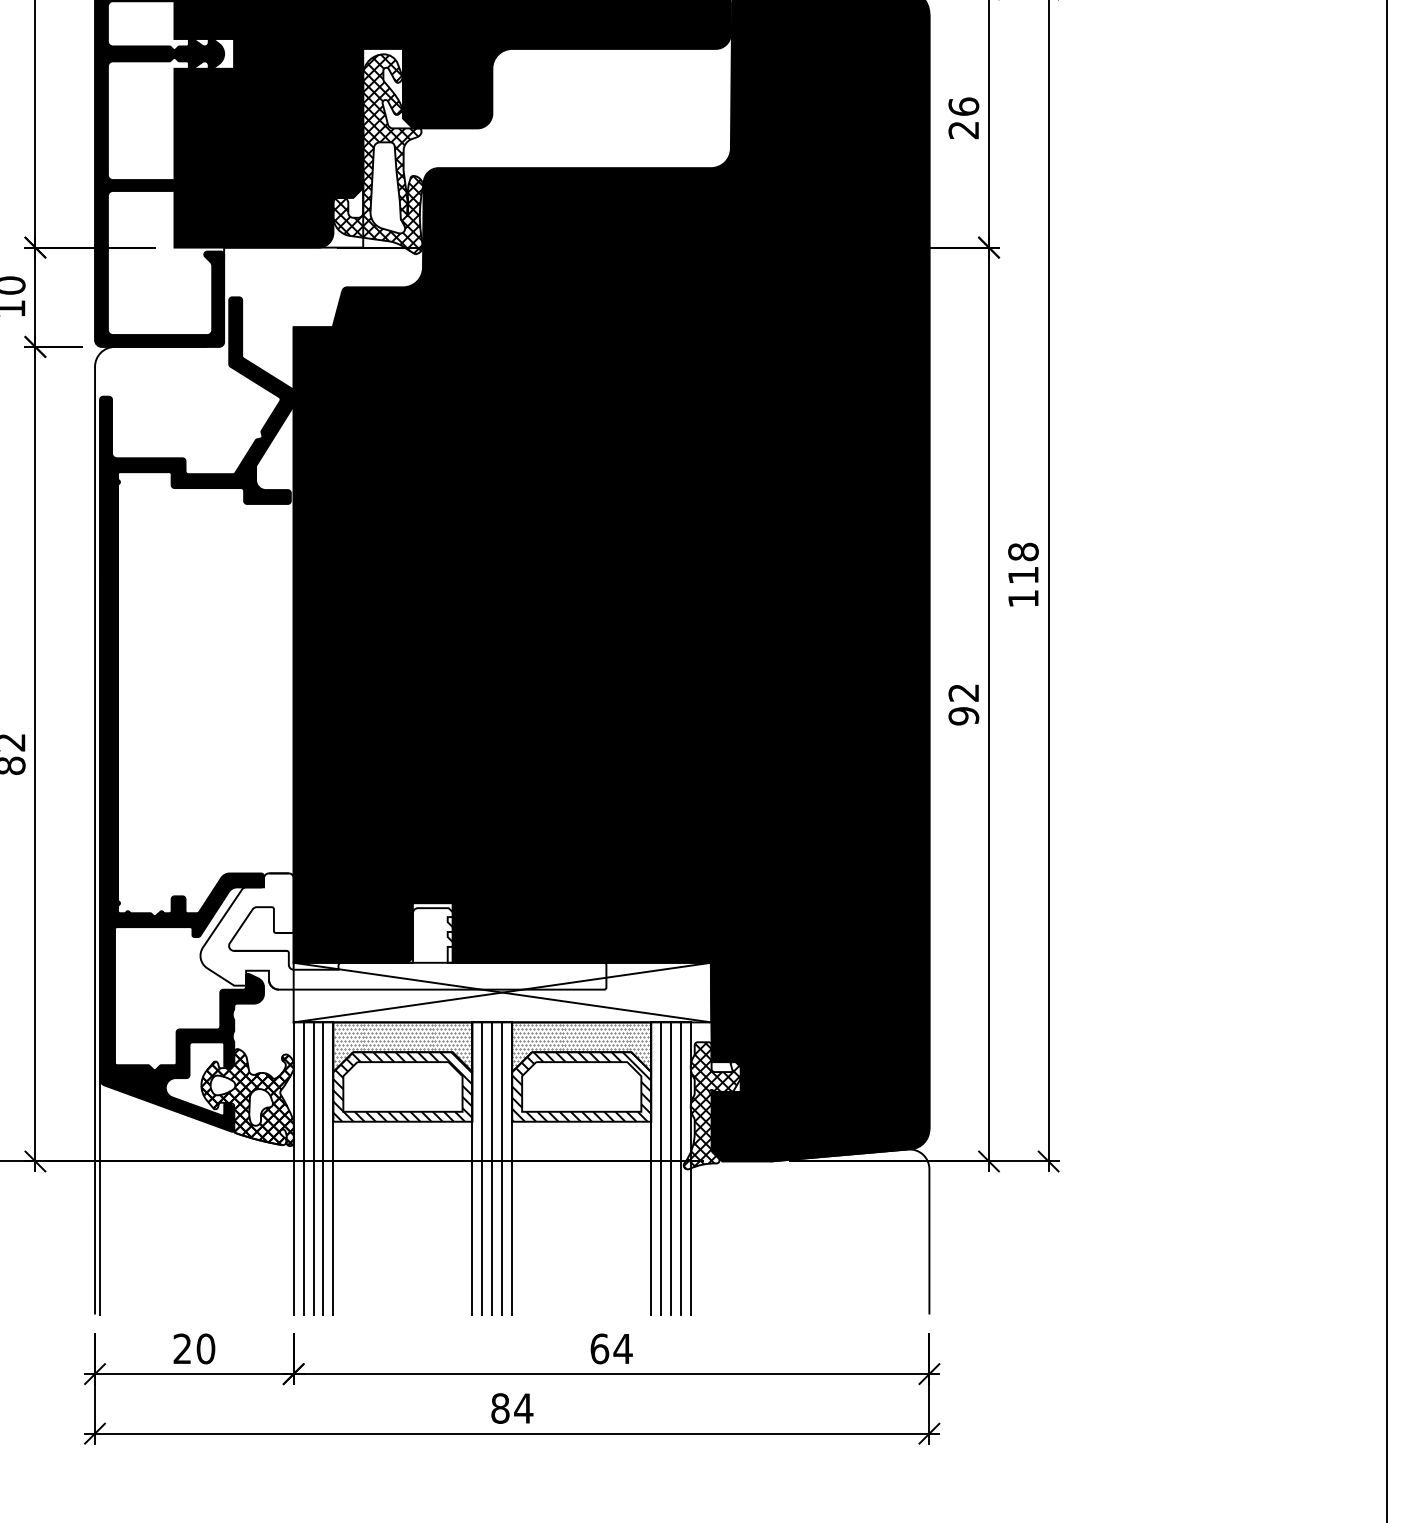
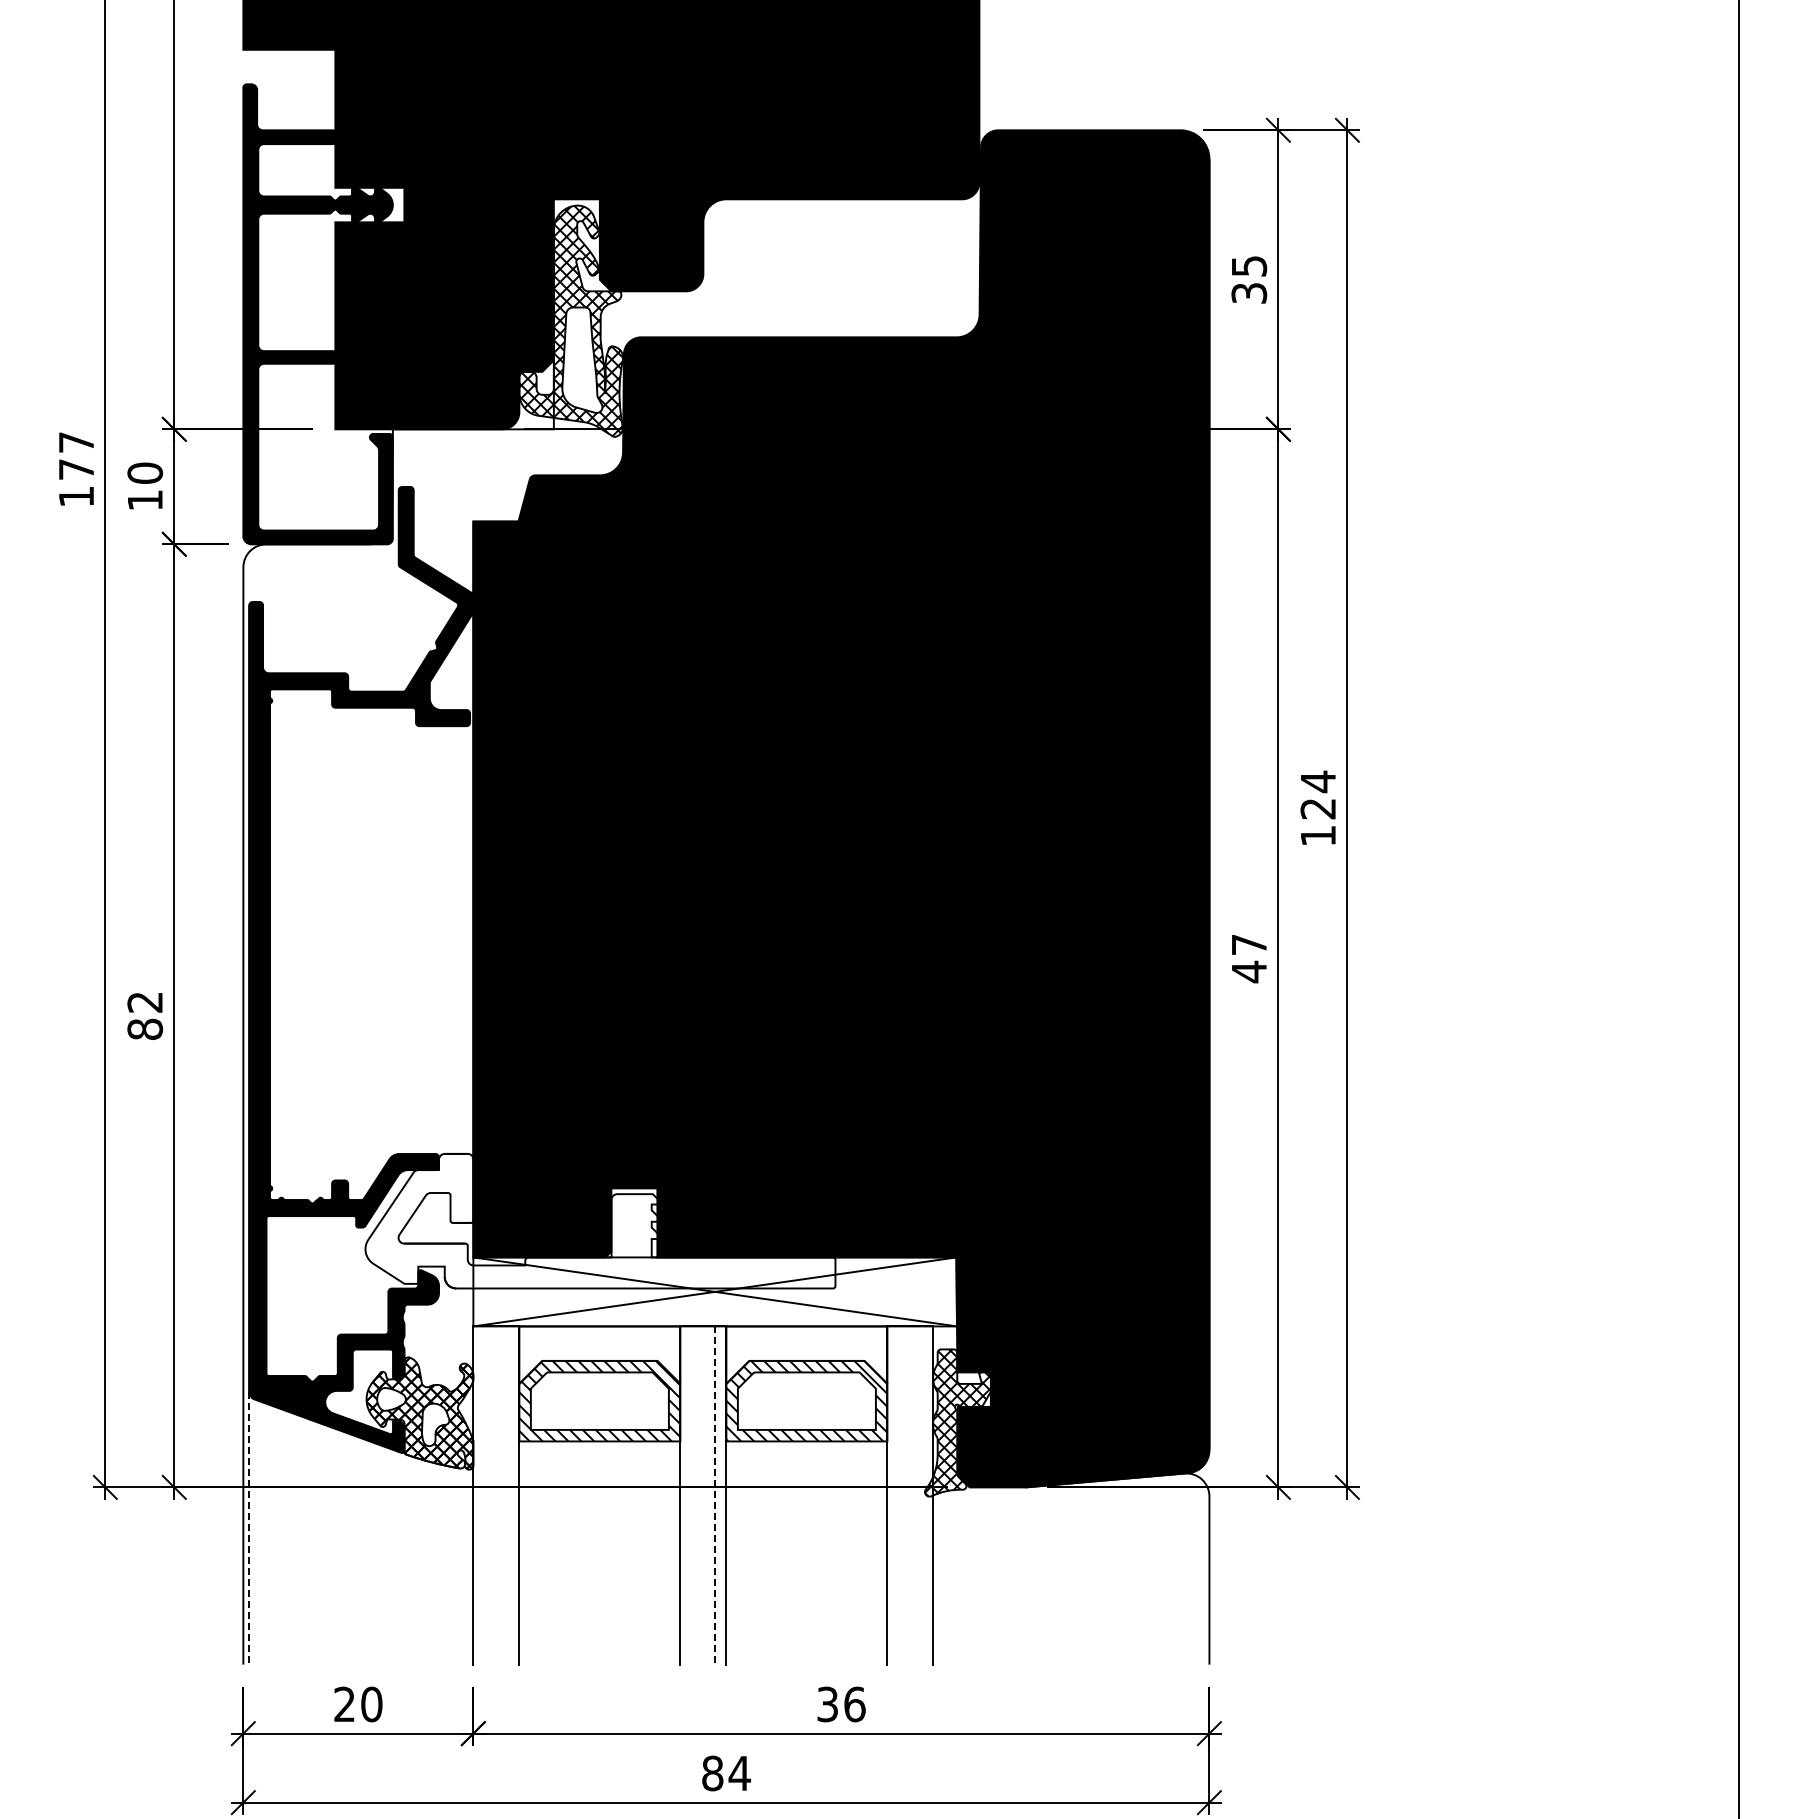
text: (964, 118) -> (1249, 279), 26 -> 35
text: (1023, 562) -> (1318, 794), 118 -> 124
text: (964, 705) -> (1249, 959), 92 -> 47
hatch: (402, 1046) -> (599, 1354), removed
hatch: (581, 1046) -> (806, 1354), removed
line: (303, 1168) -> (484, 1495), removed
line: (313, 1168) -> (496, 1495), removed
line: (323, 1168) -> (507, 1495), removed
line: (482, 1168) -> (691, 1495), removed
line: (492, 1168) -> (703, 1495), removed
line: (660, 1168) -> (898, 1495), removed
line: (671, 1168) -> (910, 1495), removed
line: (680, 1168) -> (921, 1495), removed
line: (501, 1169) -> (714, 1496), solid -> dashed
line: (100, 1196) -> (249, 1528), solid -> dashed
text: (611, 1348) -> (841, 1704), 64 -> 36

